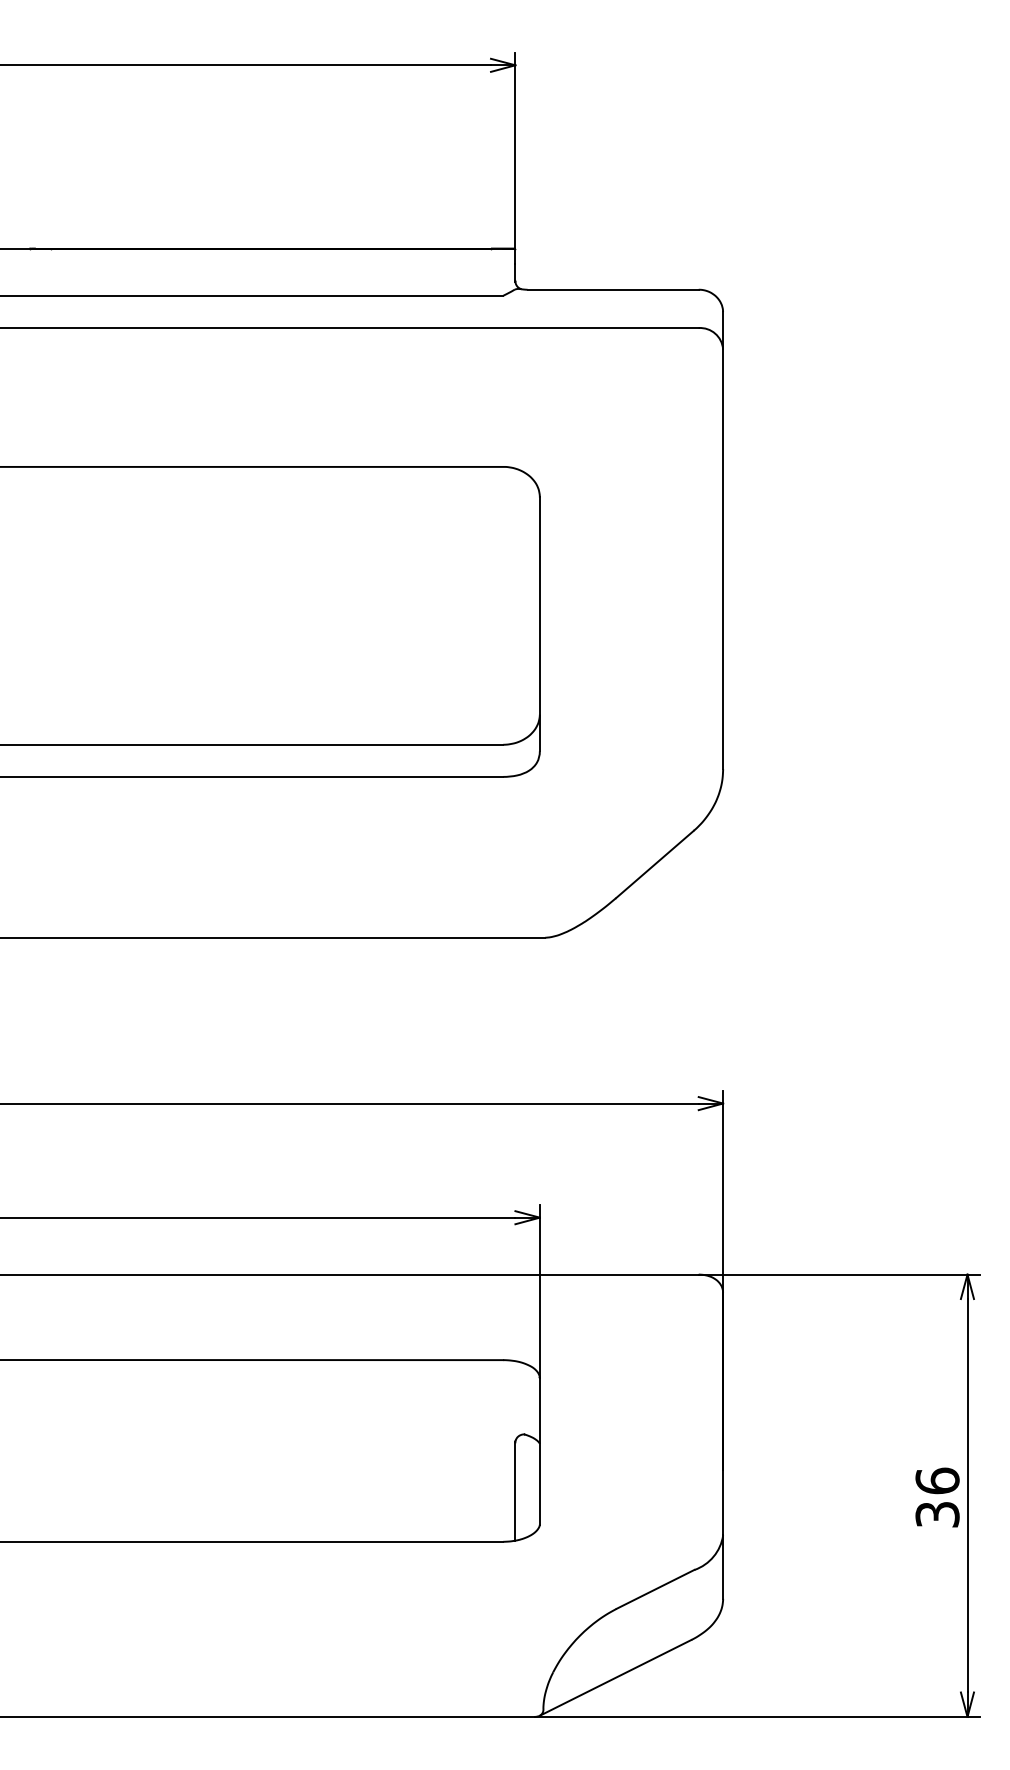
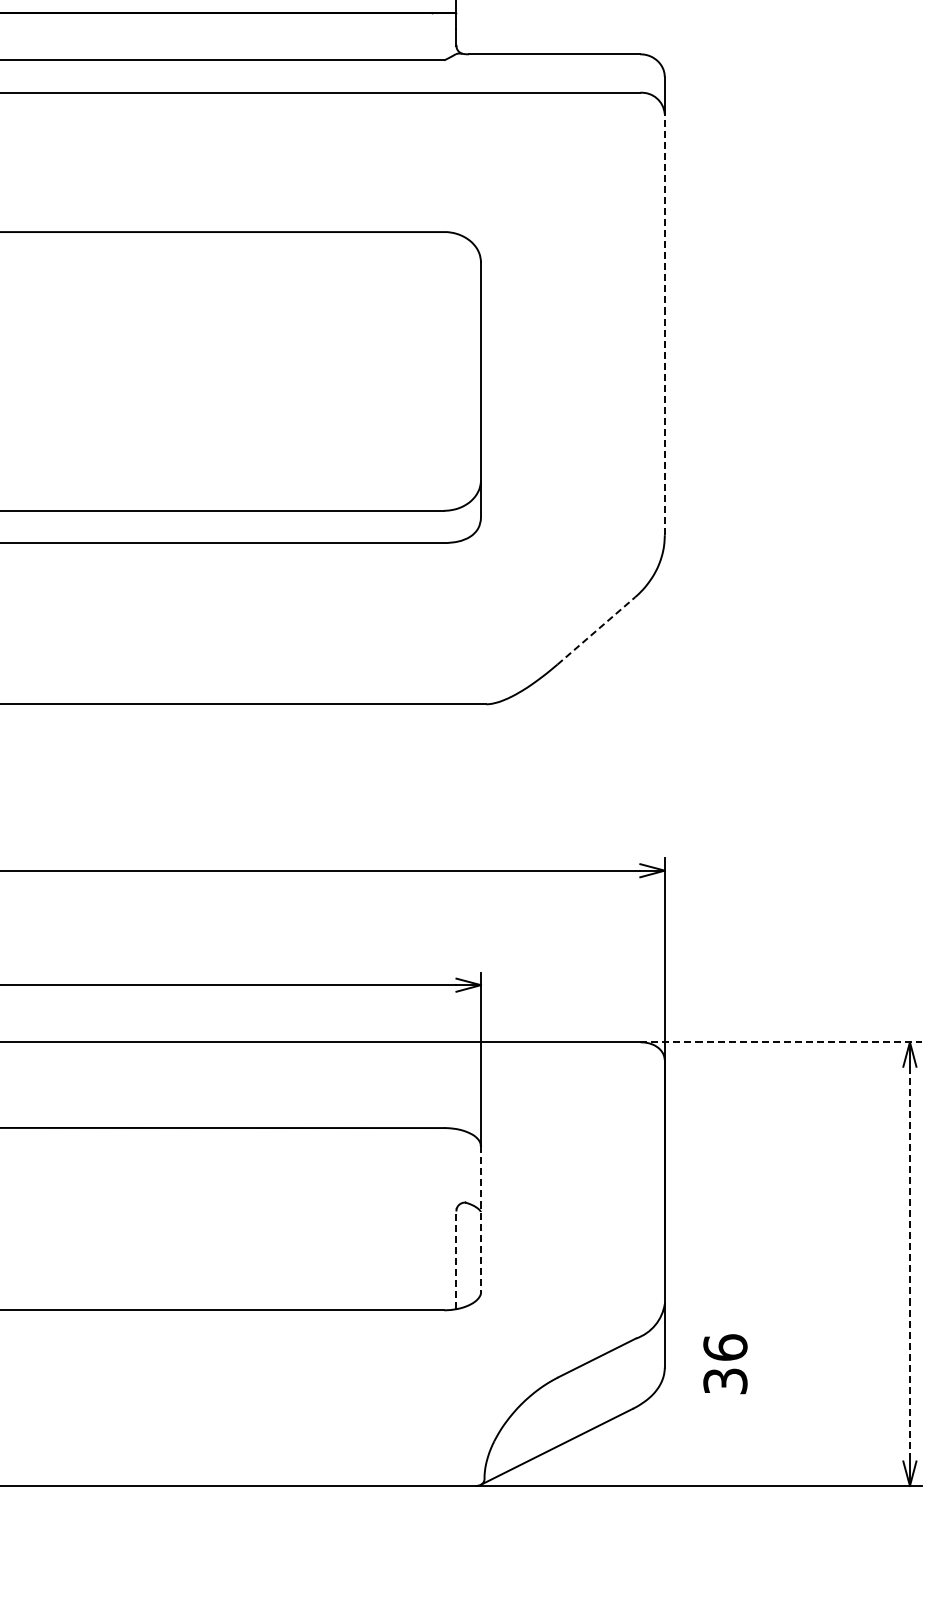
line: (723, 559) -> (665, 324), solid -> dashed
line: (655, 864) -> (596, 630), solid -> dashed
line: (839, 1274) -> (781, 1042), solid -> dashed
line: (539, 1452) -> (480, 1220), solid -> dashed
line: (515, 1491) -> (456, 1259), solid -> dashed
line: (967, 1495) -> (909, 1263), solid -> dashed
text: (937, 1497) -> (725, 1364), moved

